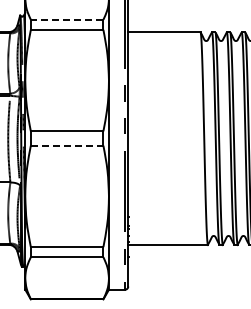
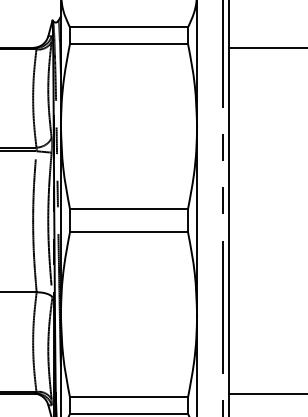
line: (66, 19) -> (127, 27), dashed -> solid
line: (67, 145) -> (129, 232), dashed -> solid

